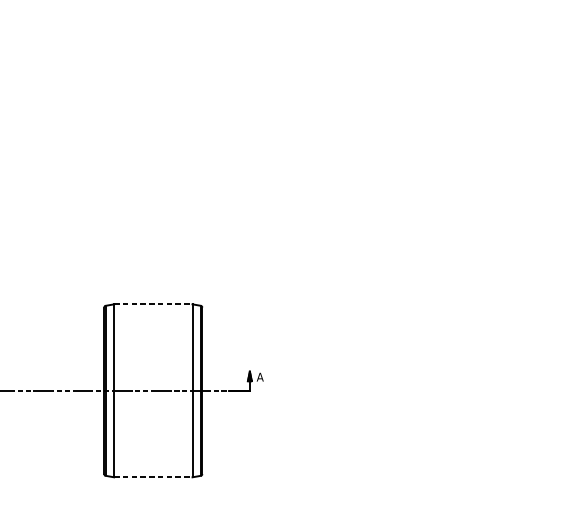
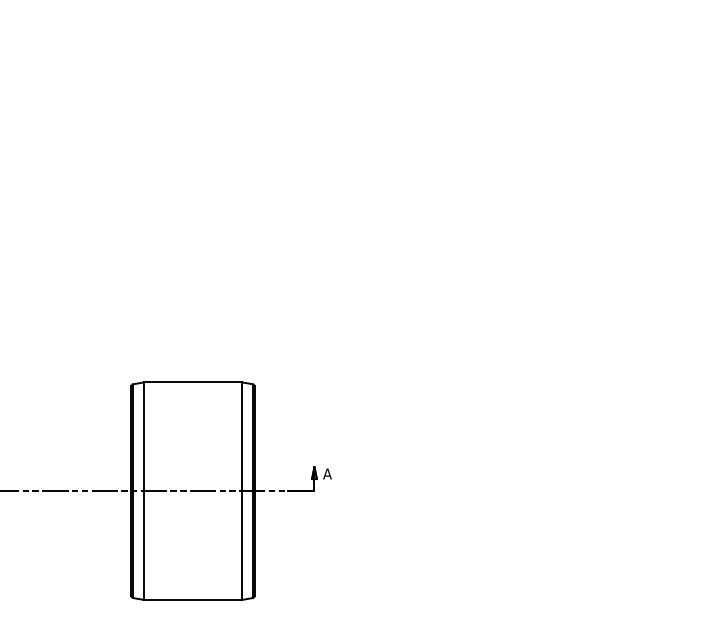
line: (153, 304) -> (193, 382), dashed -> solid
line: (153, 476) -> (193, 599), dashed -> solid

